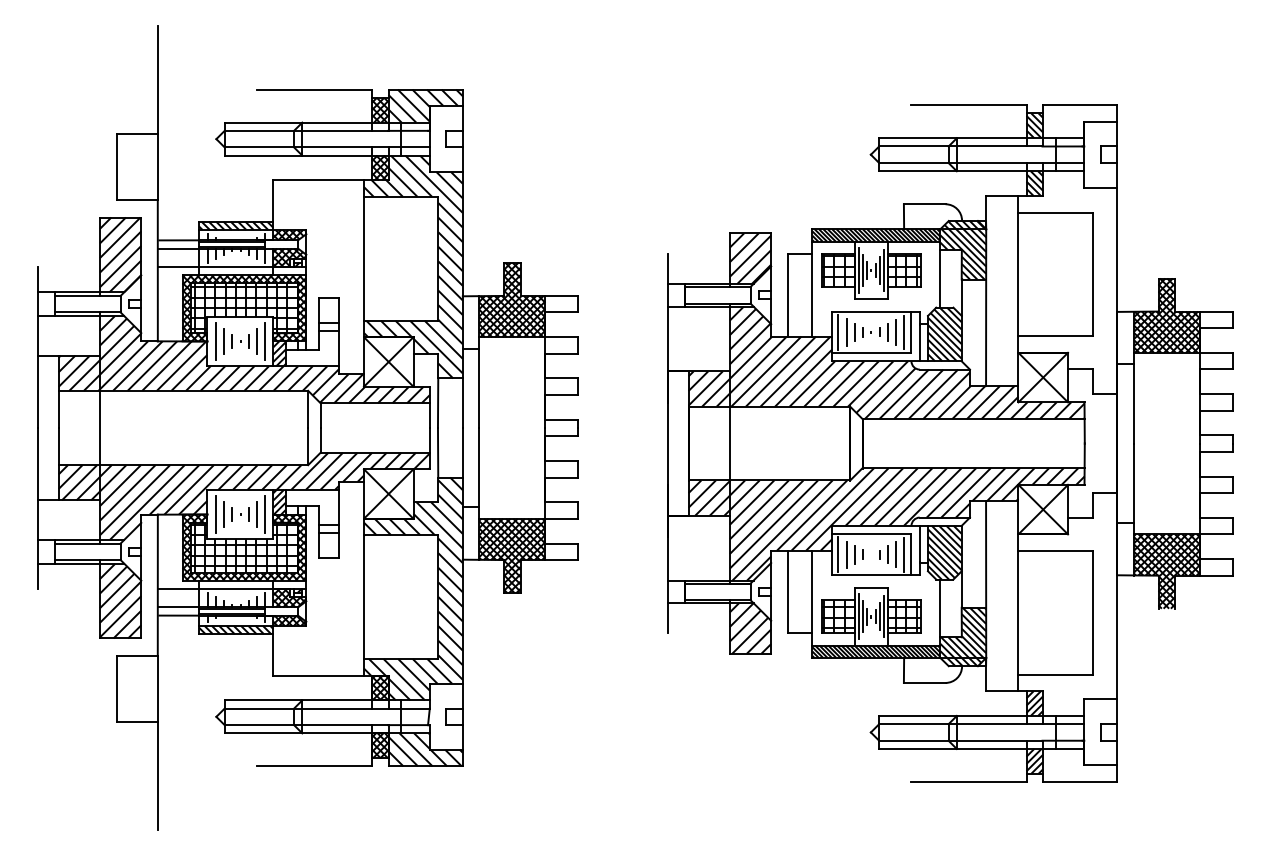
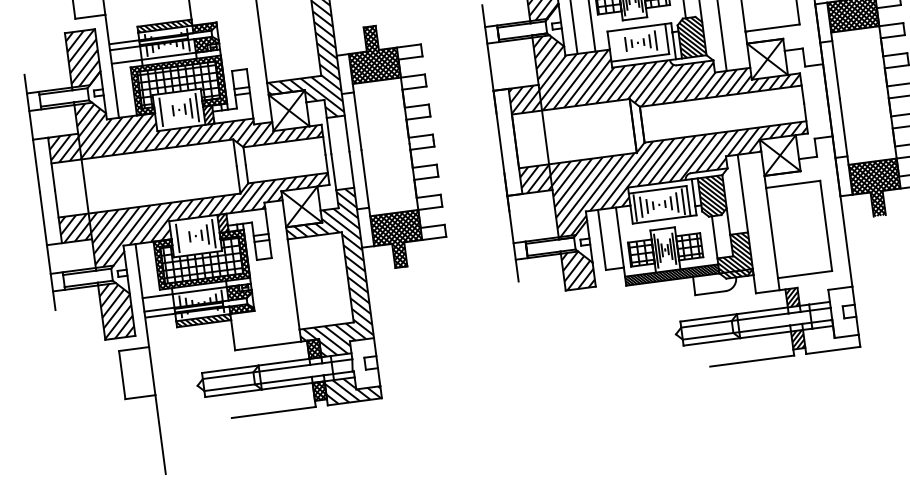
line: (838, 331) -> (613, 45), removed
line: (846, 332) -> (619, 45), removed
line: (904, 332) -> (662, 39), removed
line: (224, 341) -> (167, 111), removed
line: (224, 514) -> (184, 237), removed

